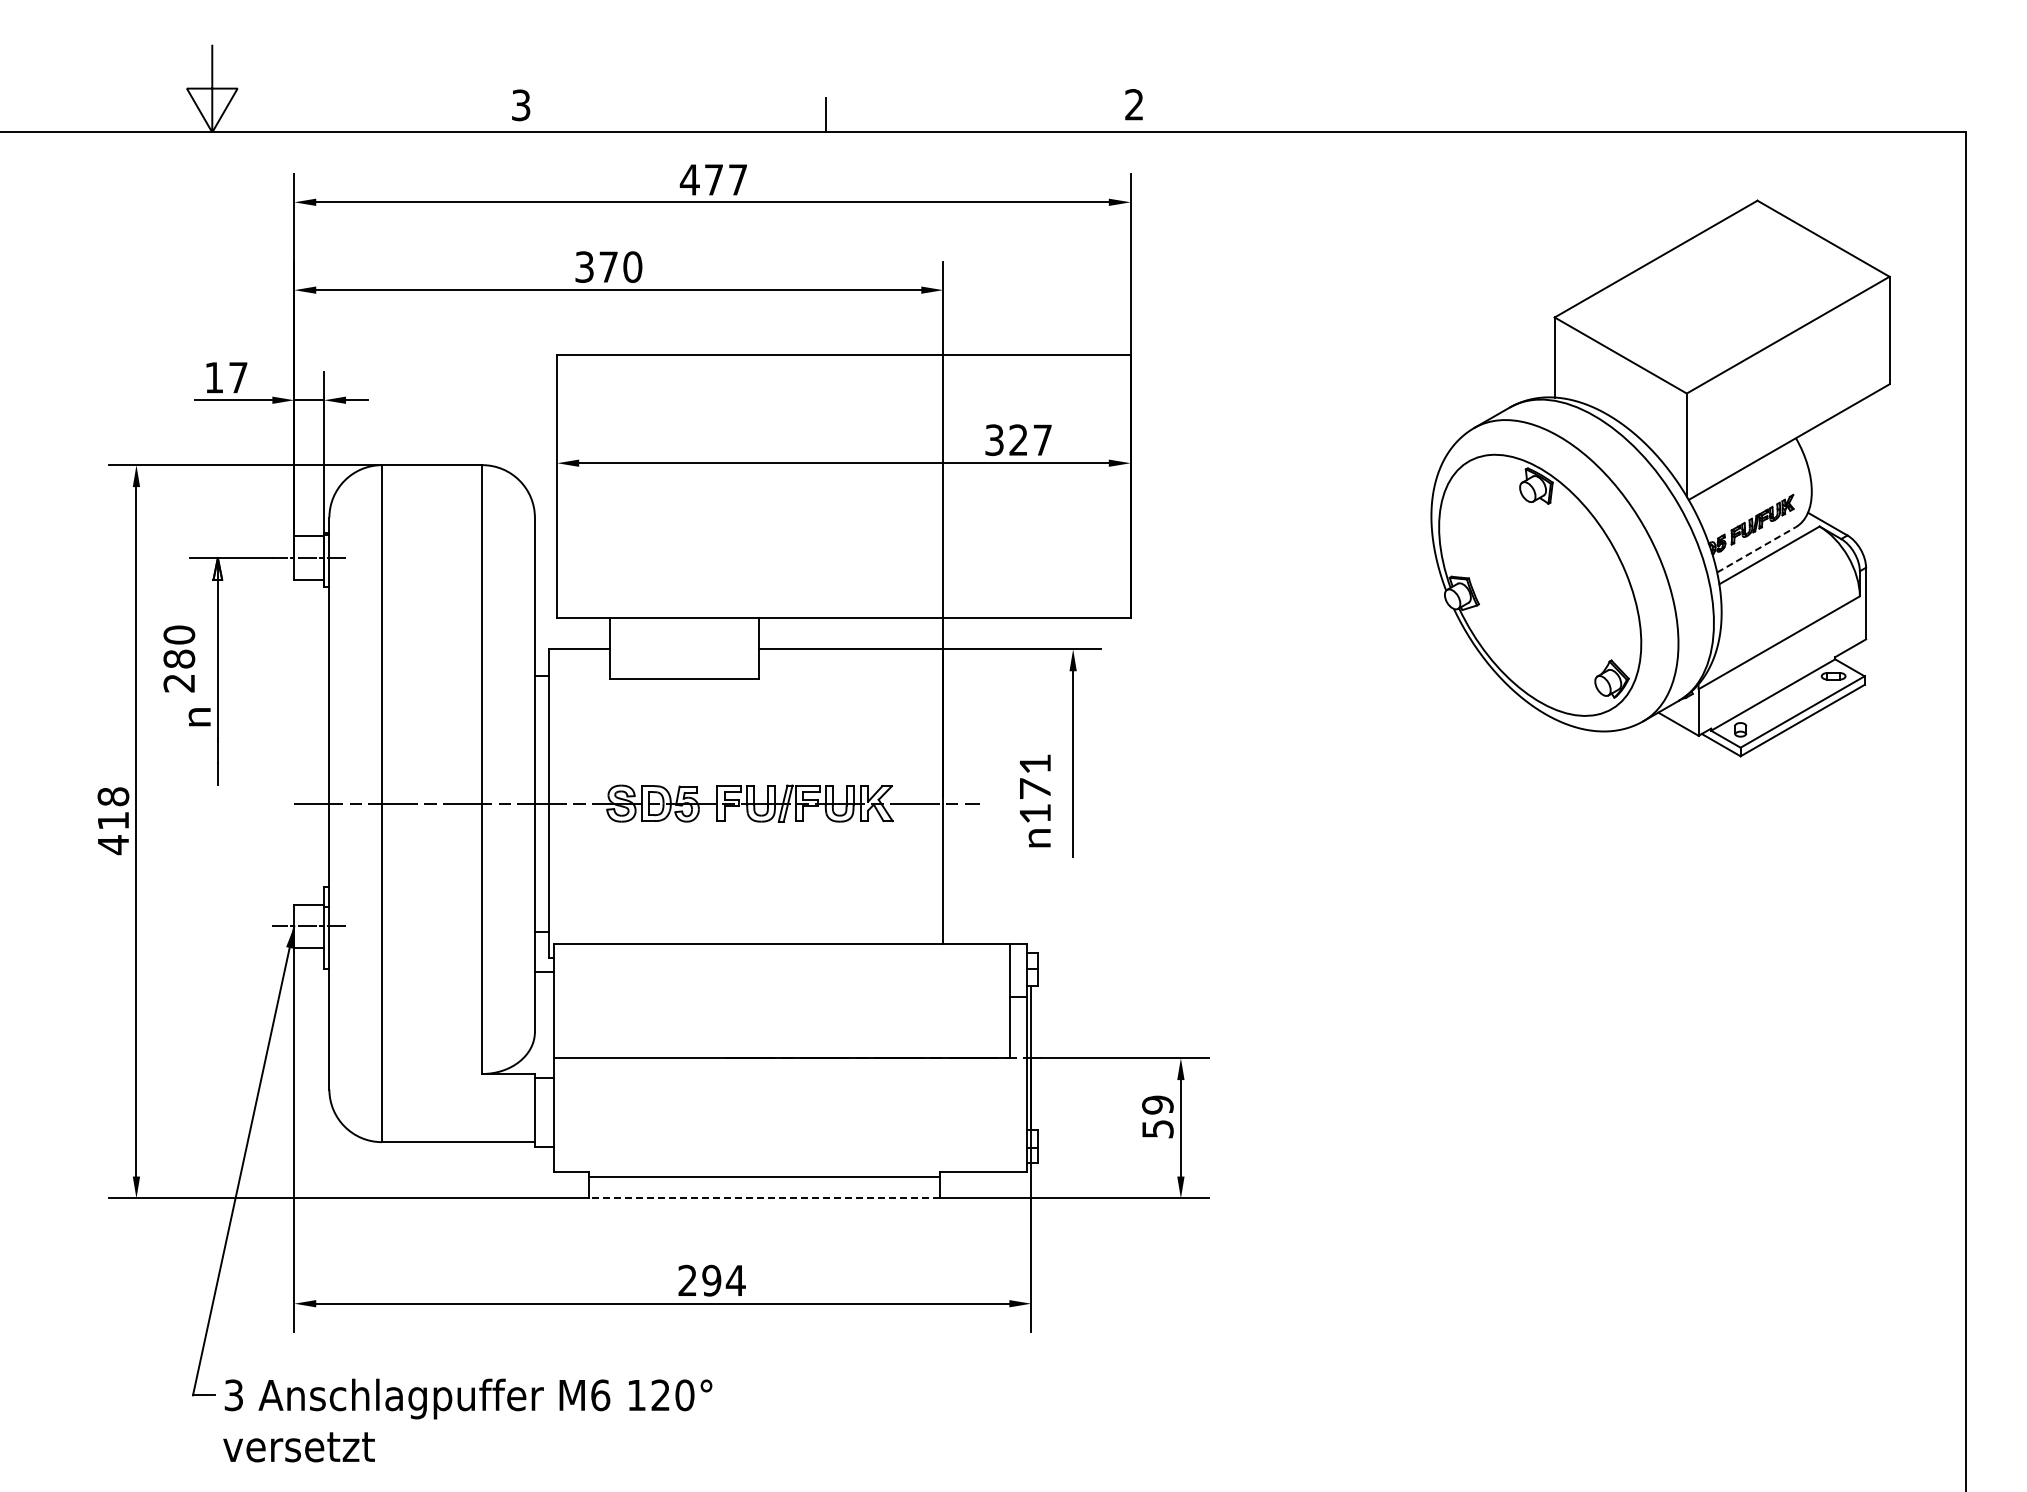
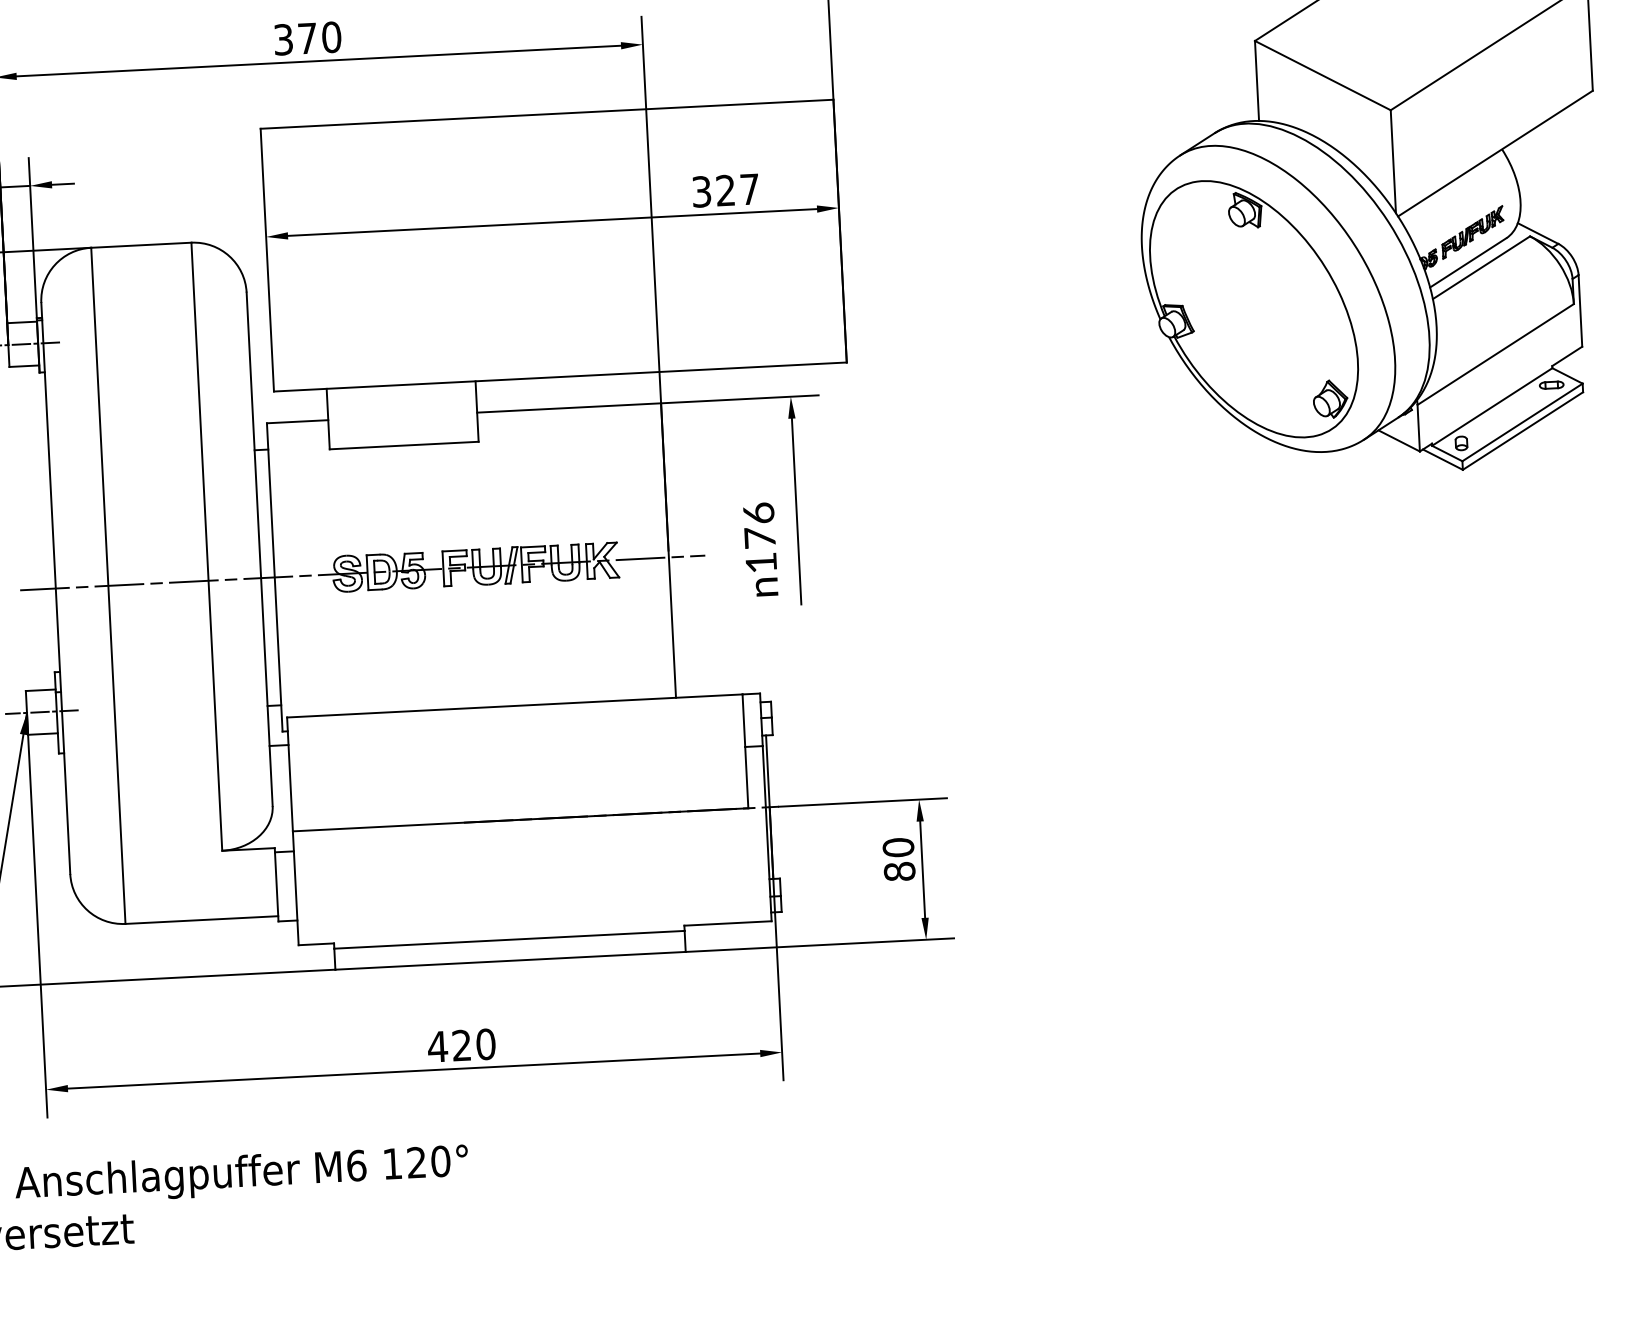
line: (1756, 549) -> (1468, 262), dashed -> solid
text: (1035, 763) -> (758, 512), 171 -> 176
text: (1157, 1116) -> (898, 859), 59 -> 80
line: (764, 1198) -> (510, 960), dashed -> solid
text: (711, 1280) -> (461, 1045), 294 -> 420

